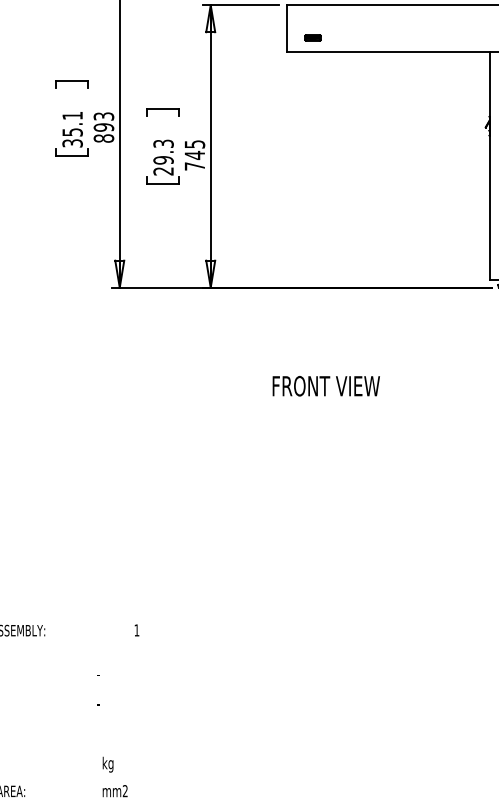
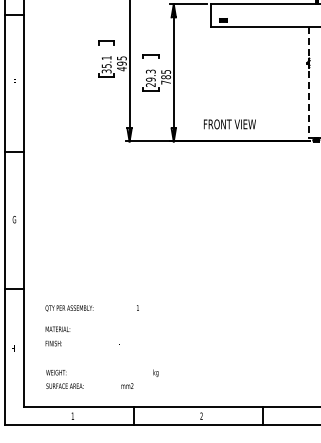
text: (103, 127) -> (121, 63), 893 -> 495
text: (193, 155) -> (165, 77), 745 -> 785
line: (490, 166) -> (309, 82), solid -> dashed
text: (325, 386) -> (229, 124), moved
text: (107, 763) -> (155, 372), moved

